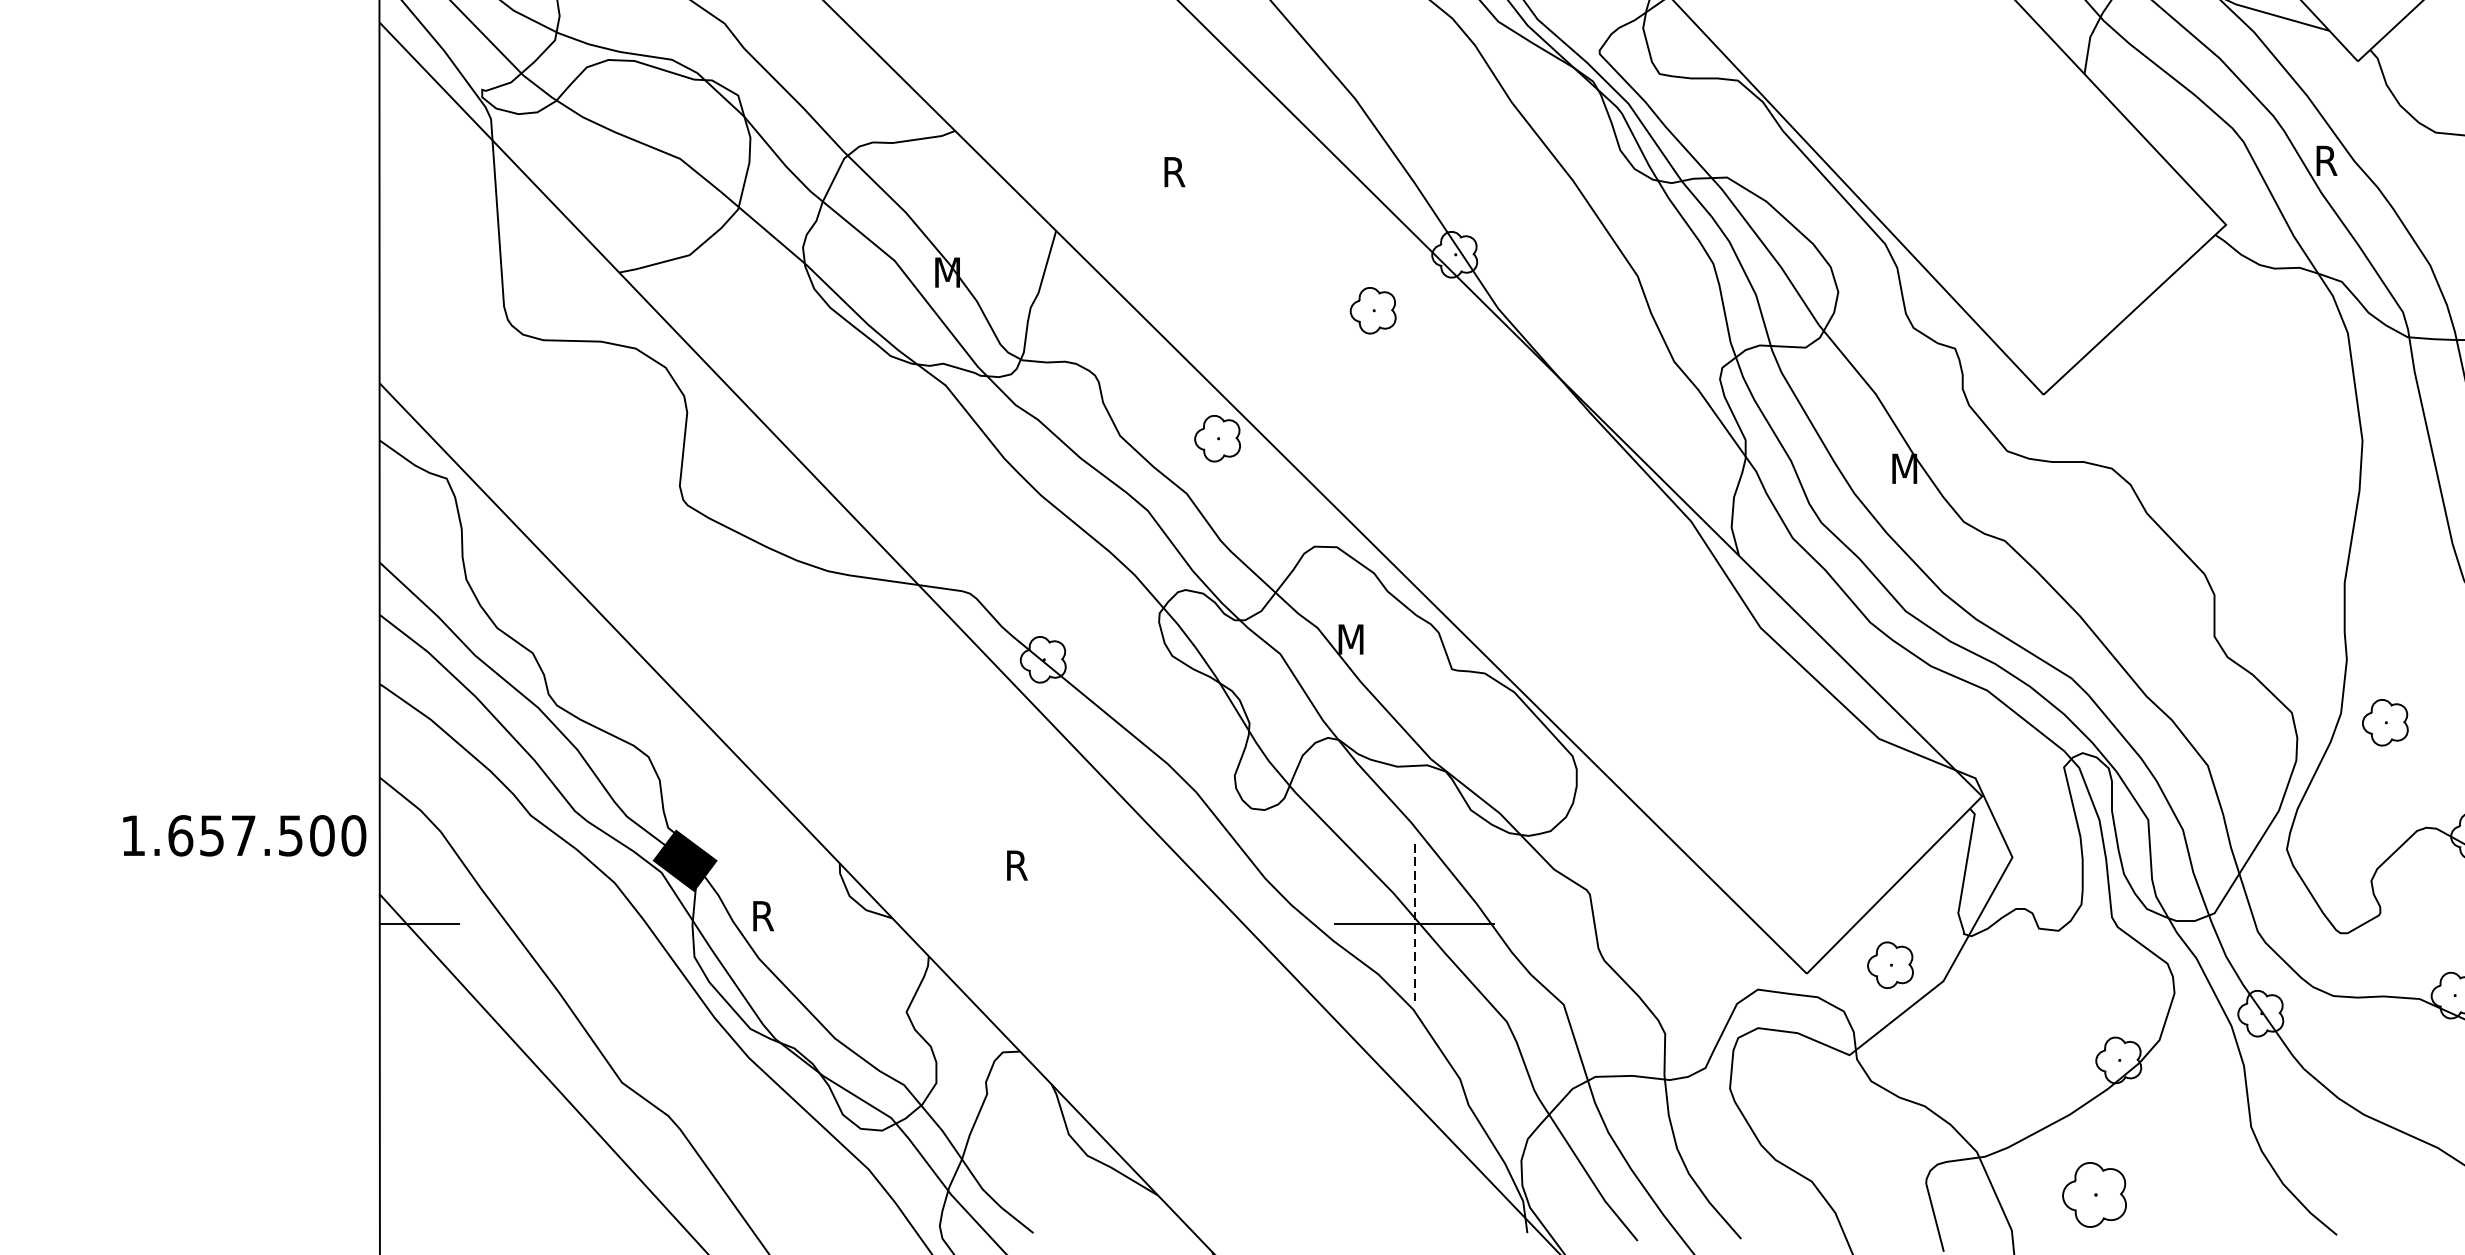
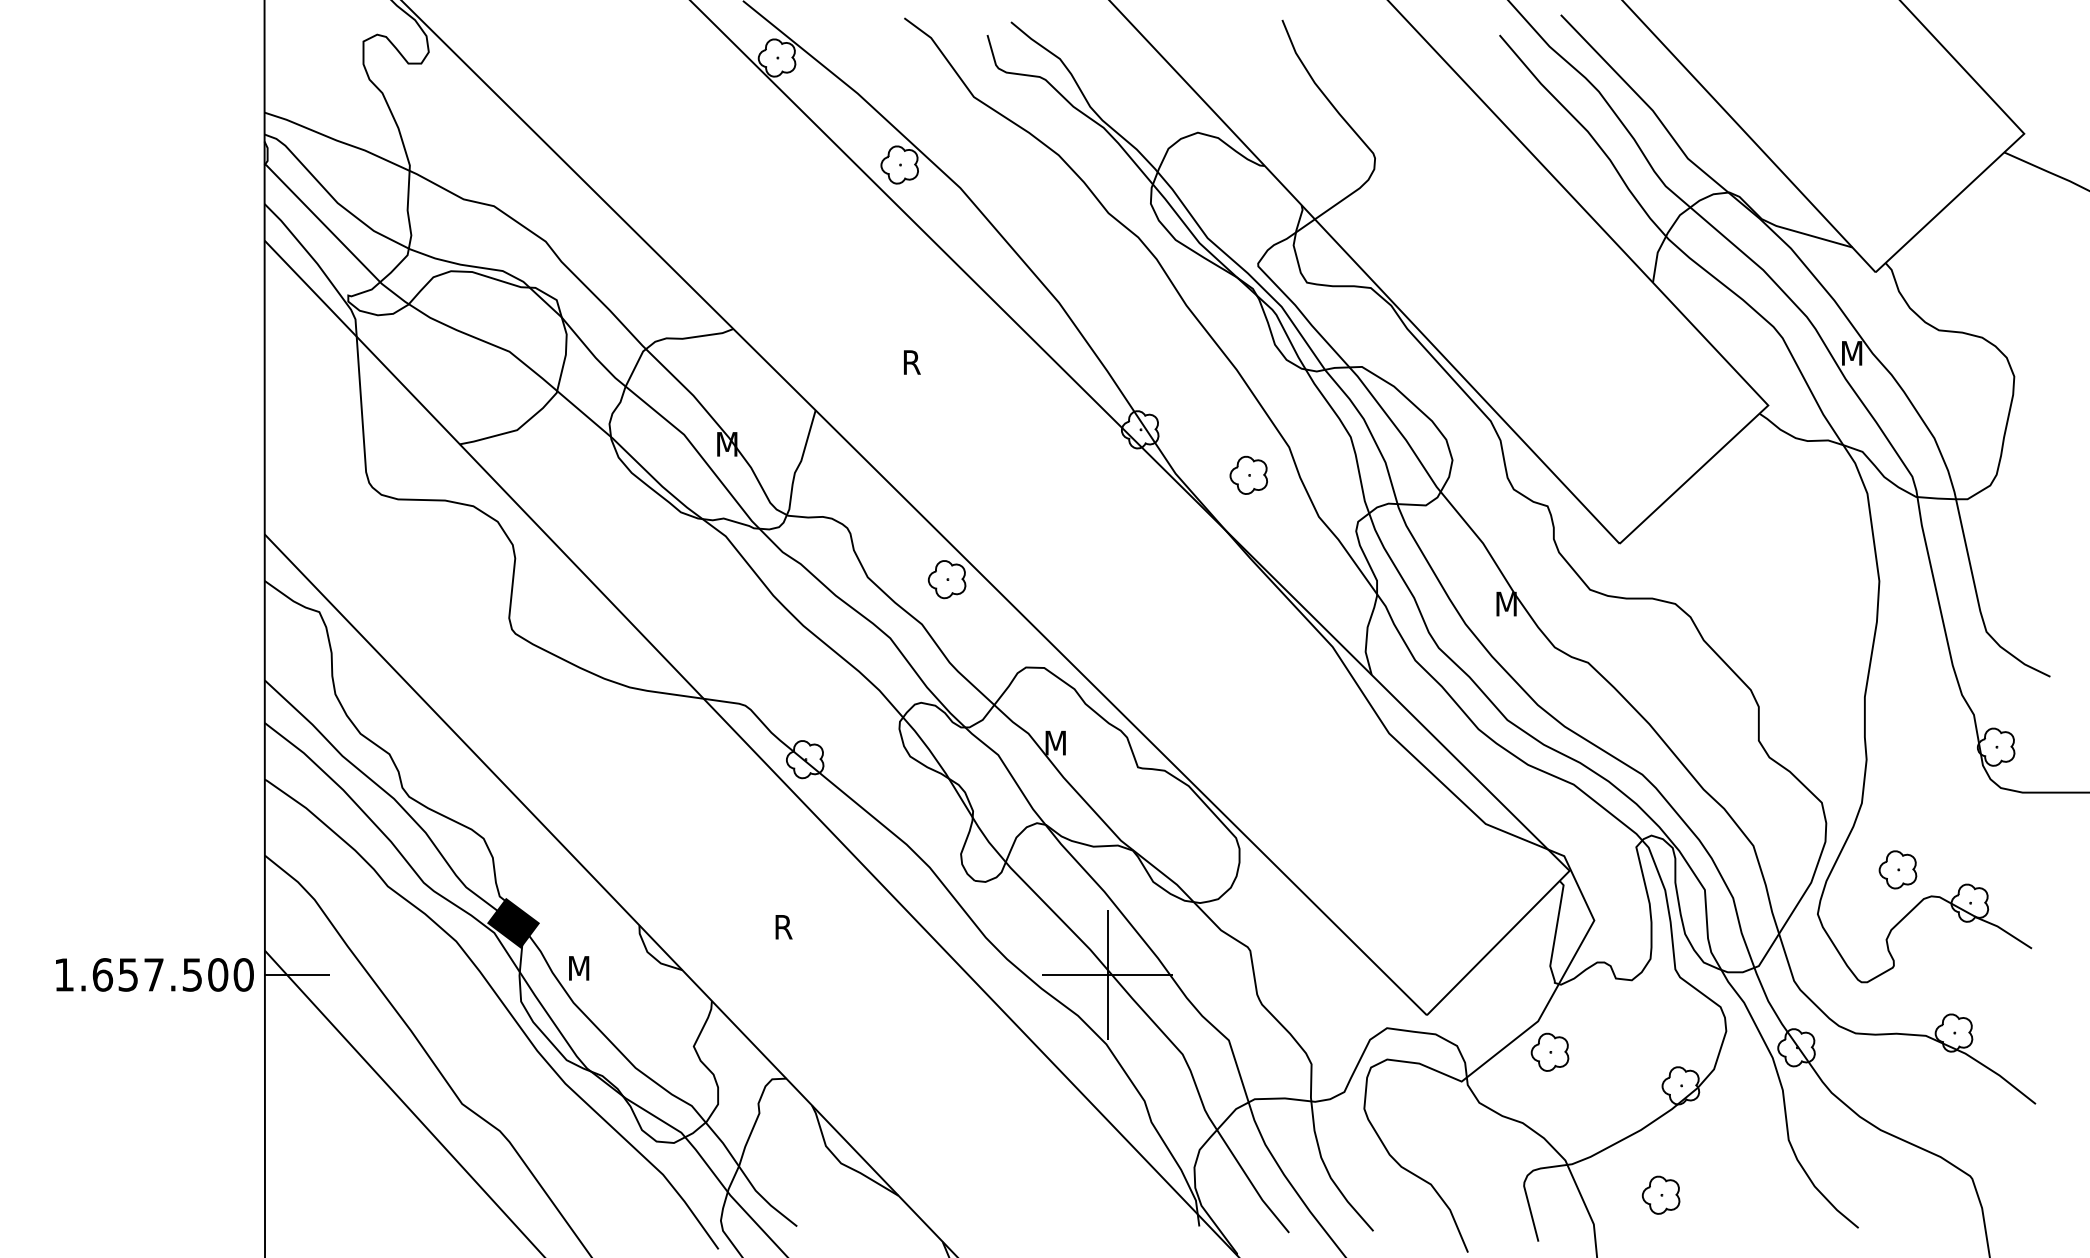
text: (2330, 161) -> (1853, 353), R -> M
part: (1372, 309) -> (1248, 474), moved
part: (2384, 722) -> (1897, 869), moved
text: (244, 835) -> (154, 974), moved
text: (767, 916) -> (580, 968), R -> M
line: (1414, 924) -> (1107, 975), dashed -> solid
part: (1889, 964) -> (1549, 1051), moved
part: (2093, 1193) -> (1660, 1194), size x0.71

